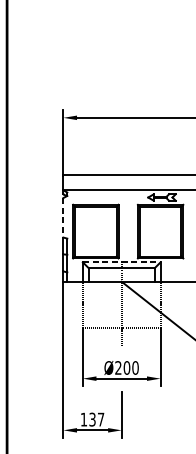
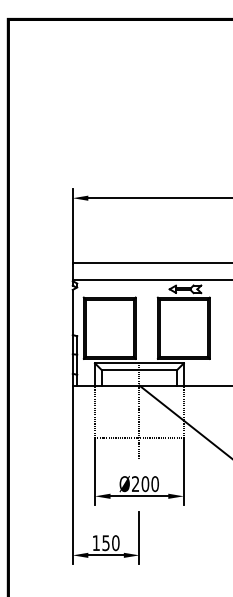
line: (63, 217) -> (72, 312), dashed -> solid
line: (121, 262) -> (139, 363), dashed -> solid
text: (96, 419) -> (110, 543), 137 -> 150

